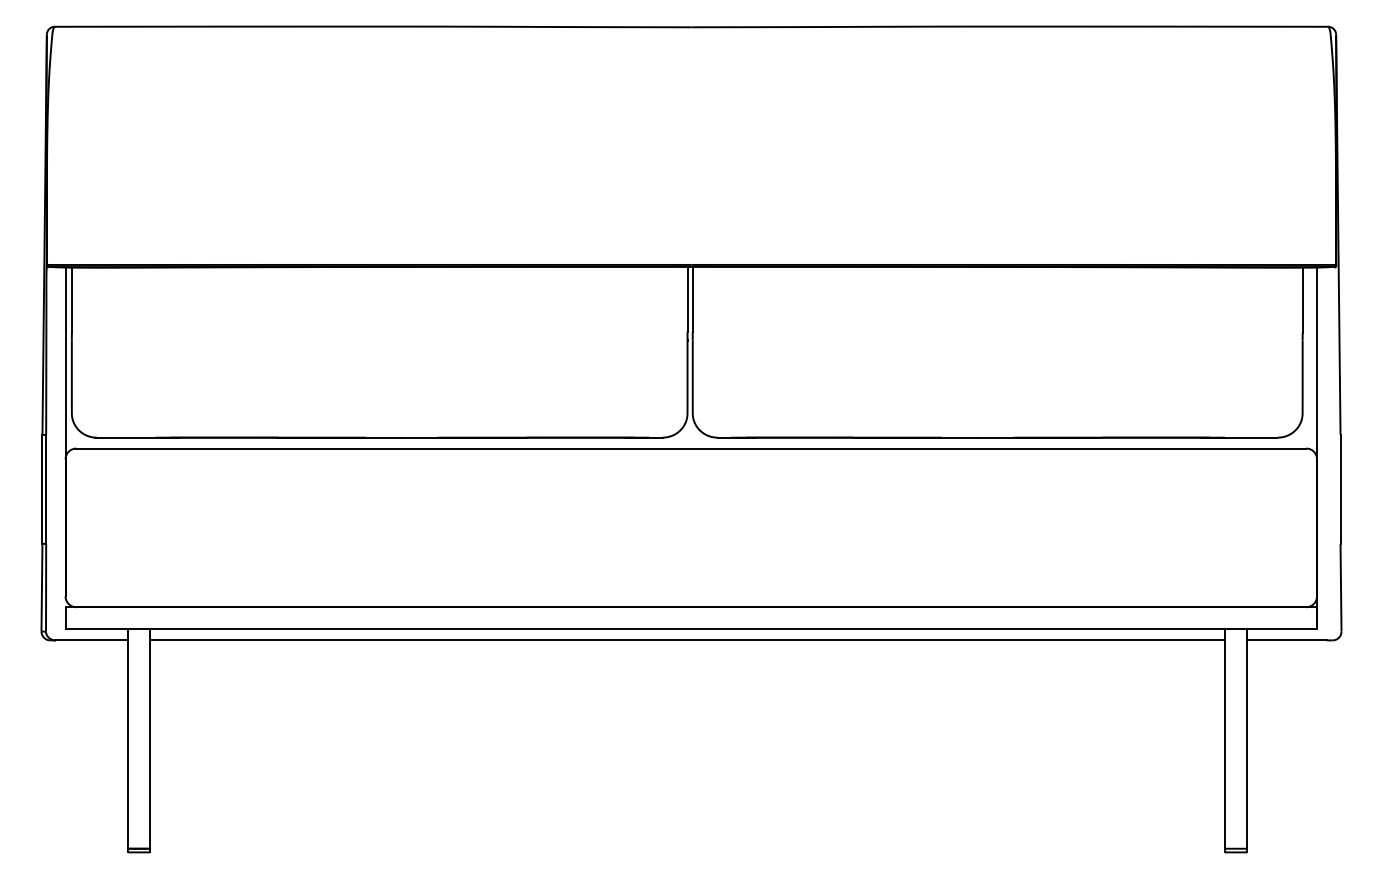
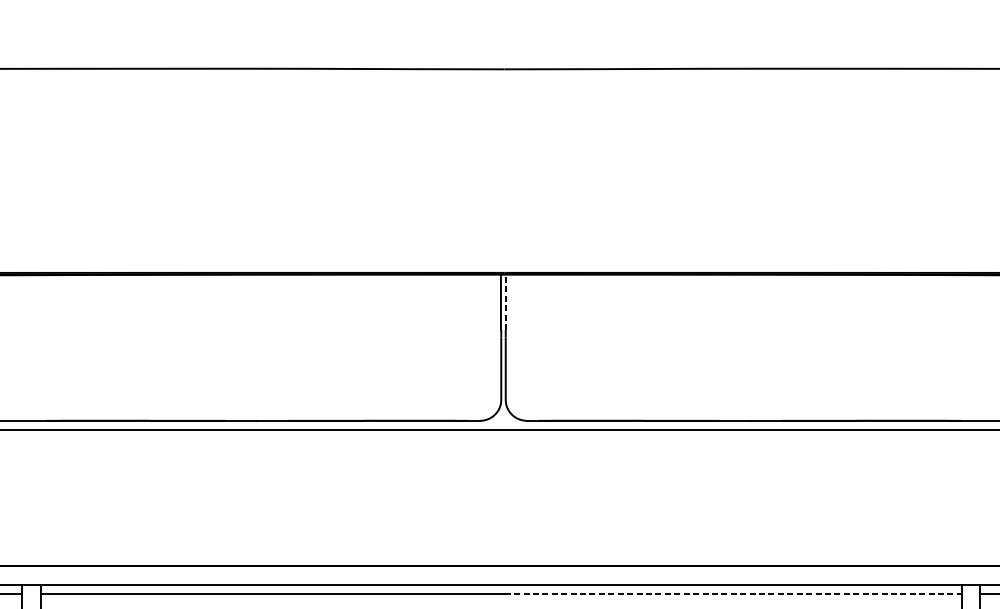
line: (692, 298) -> (505, 301), solid -> dashed
line: (958, 640) -> (733, 594), solid -> dashed

